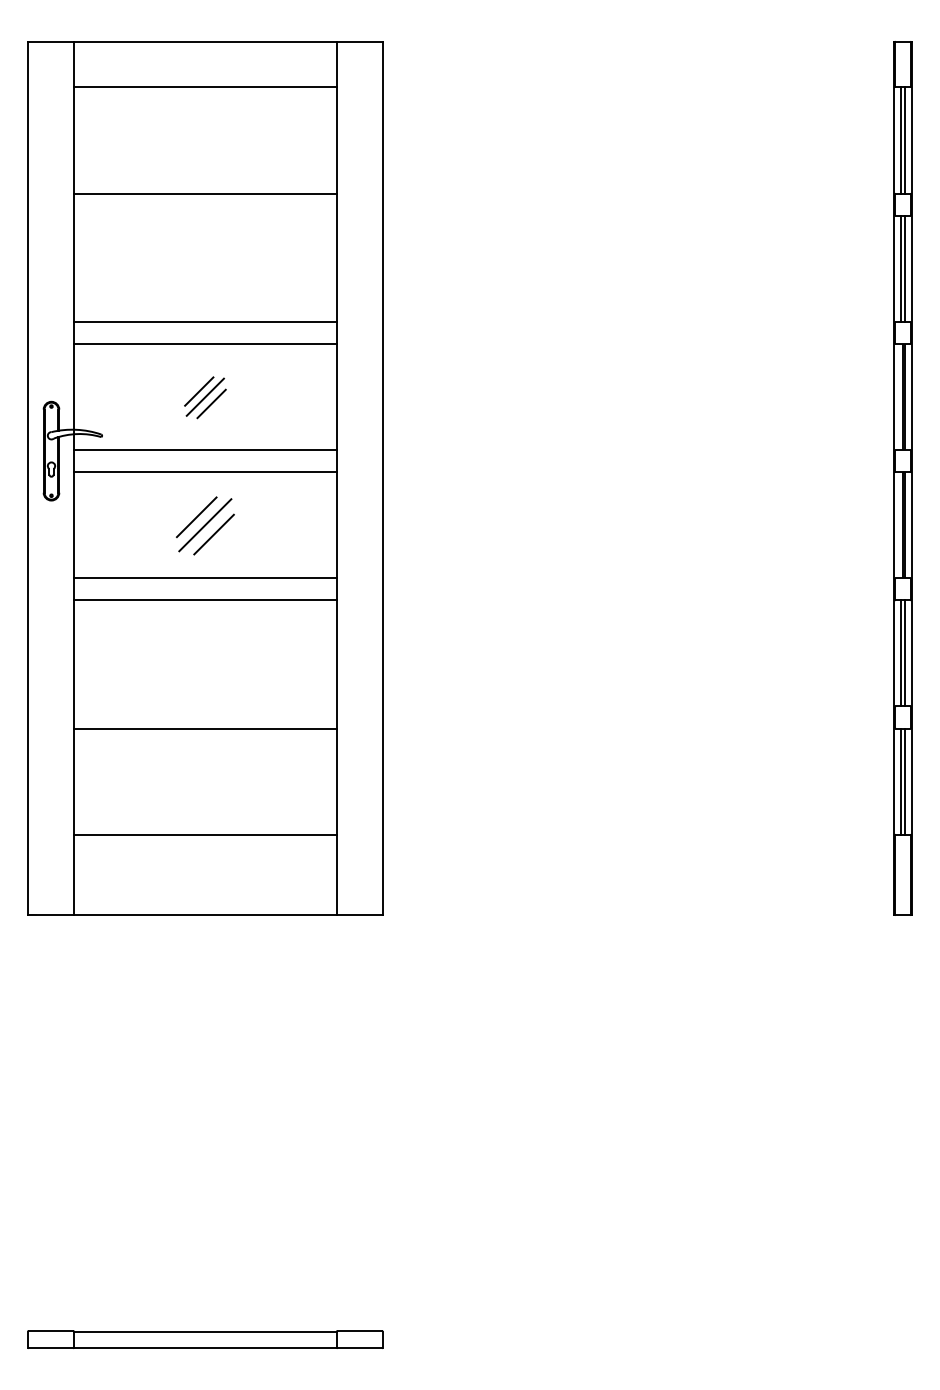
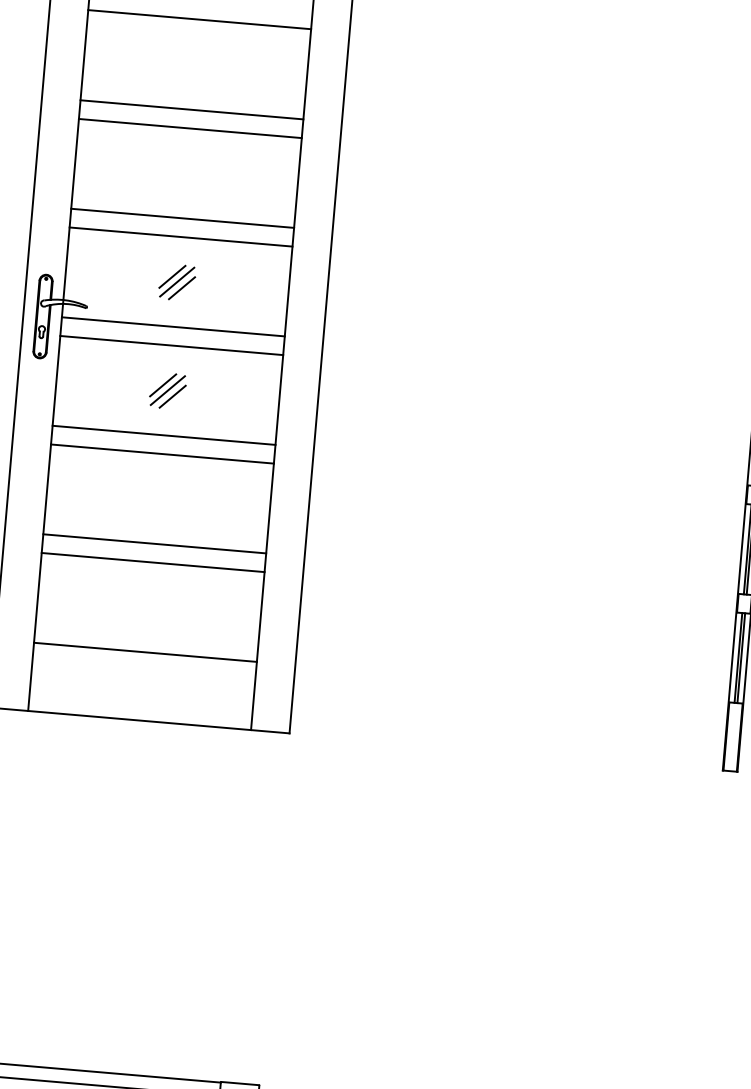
line: (205, 215) -> (190, 128), added
part: (205, 525) -> (168, 390), size x0.71
line: (205, 706) -> (154, 543), added

